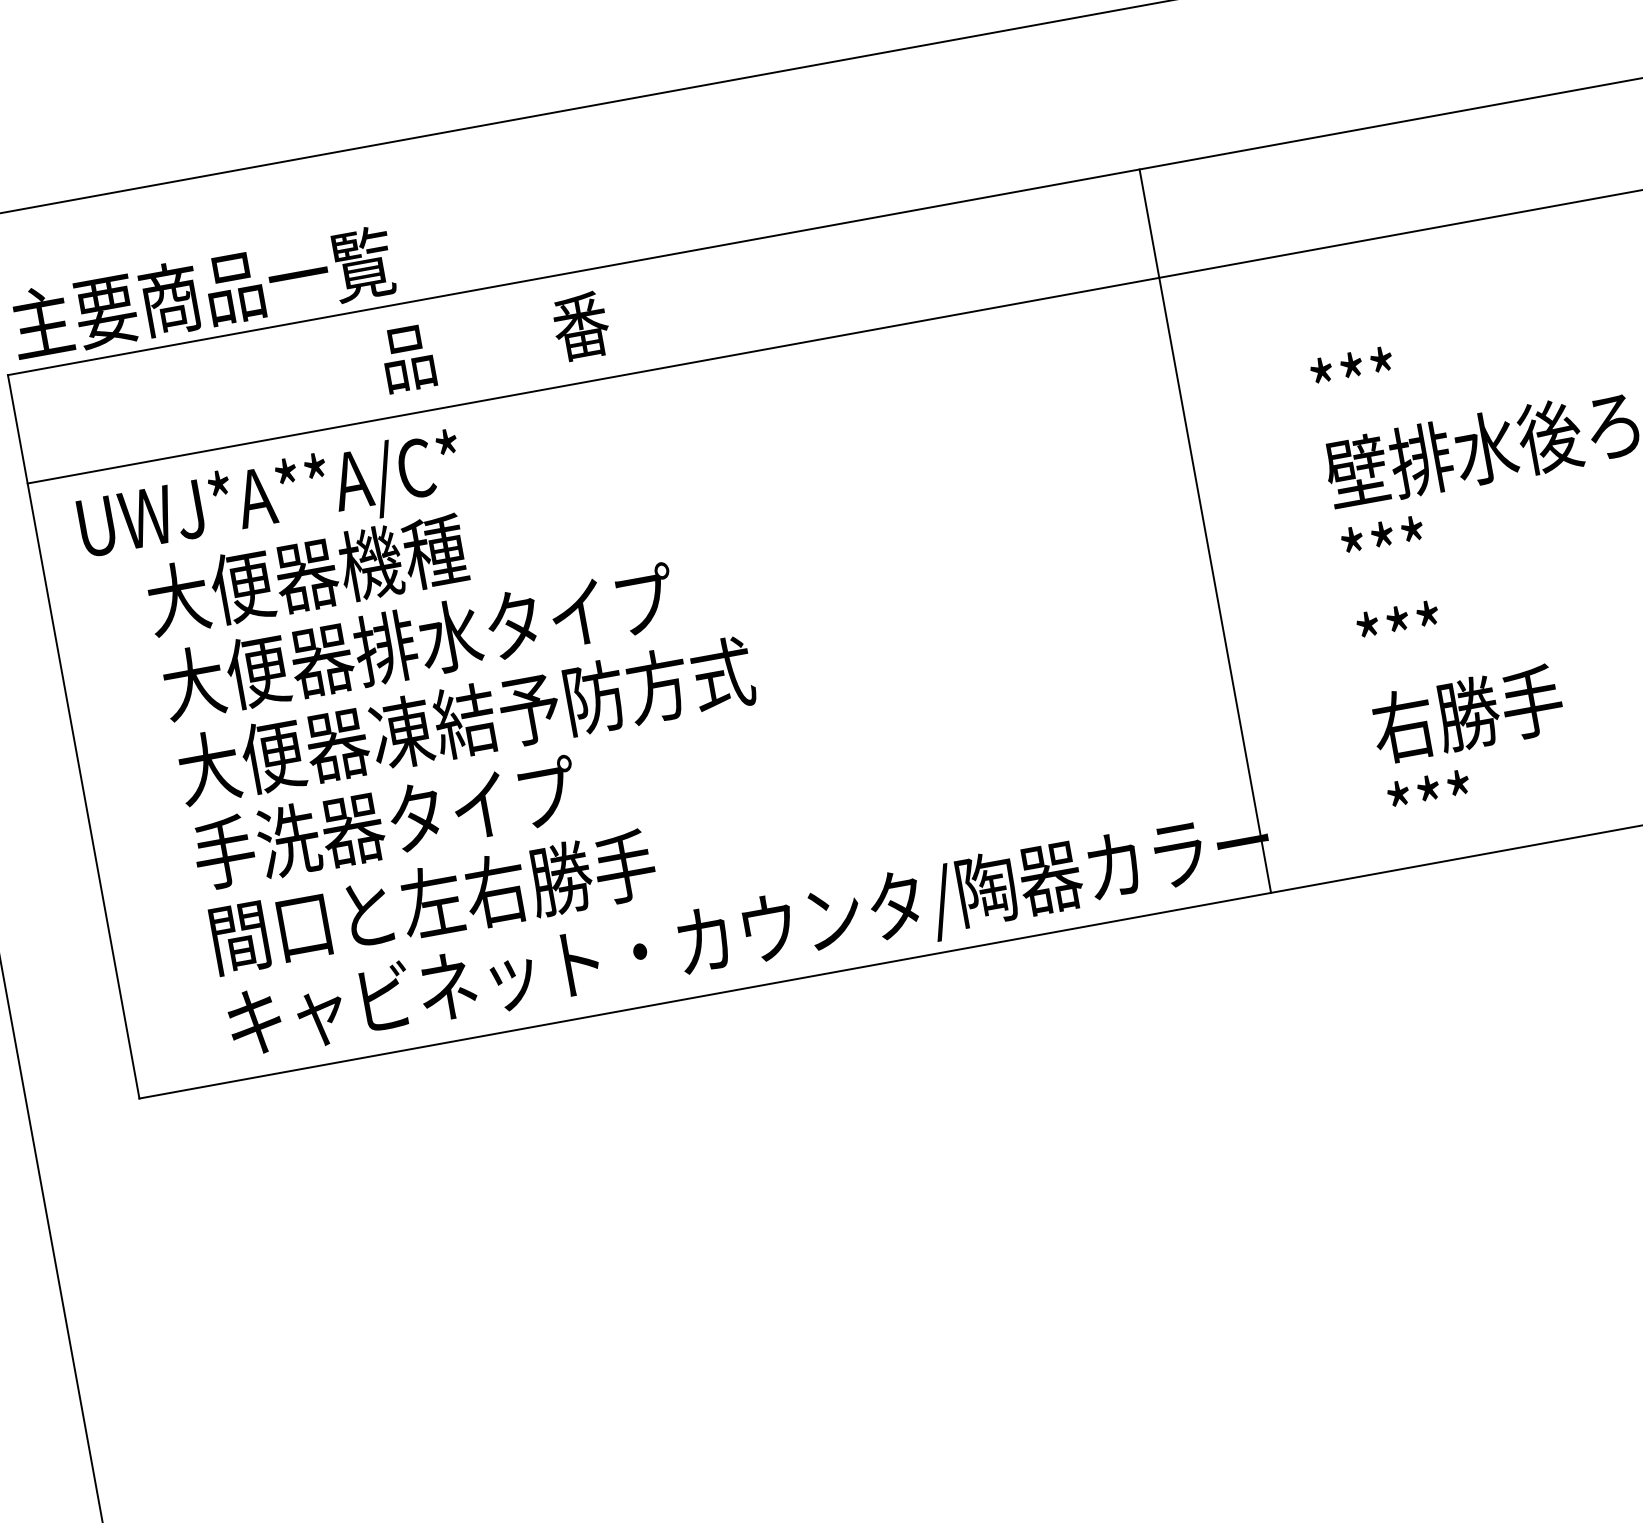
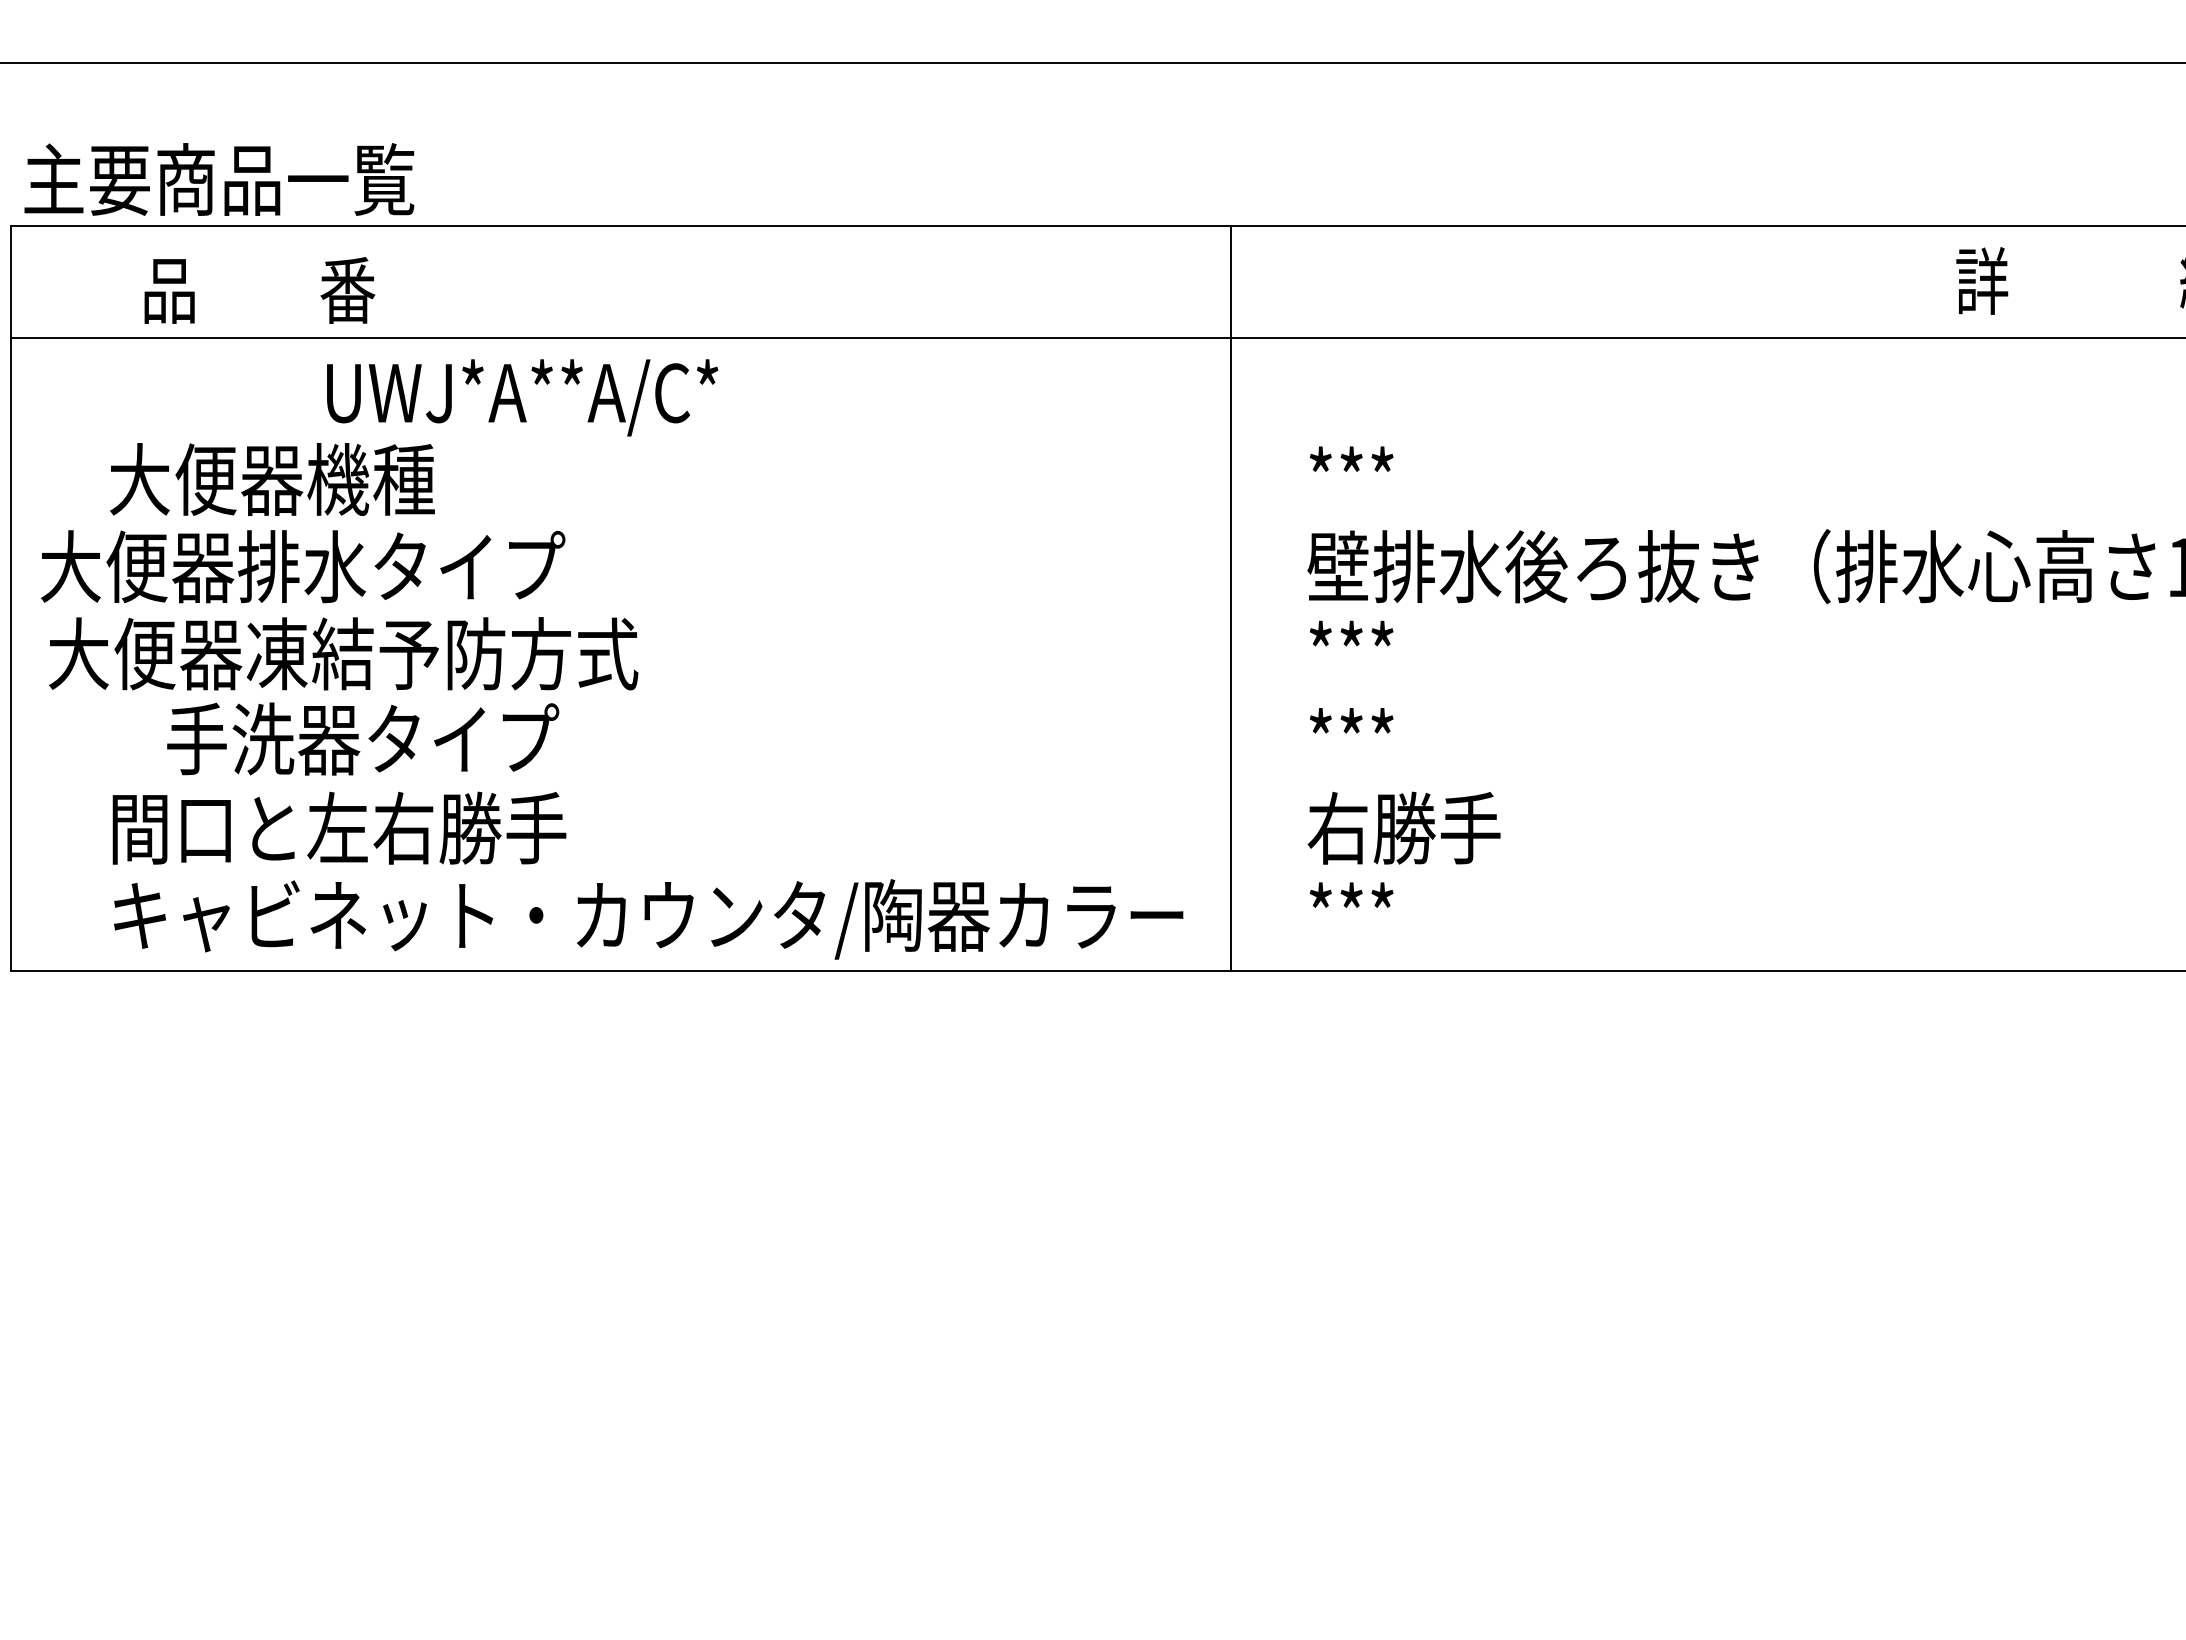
text: (495, 342) -> (259, 290), moved
text: (271, 499) -> (522, 397), moved
line: (1204, 531) -> (1230, 598), moved
text: (419, 641) -> (303, 566), moved
text: (465, 720) -> (343, 653), moved
text: (386, 822) -> (363, 738), moved

